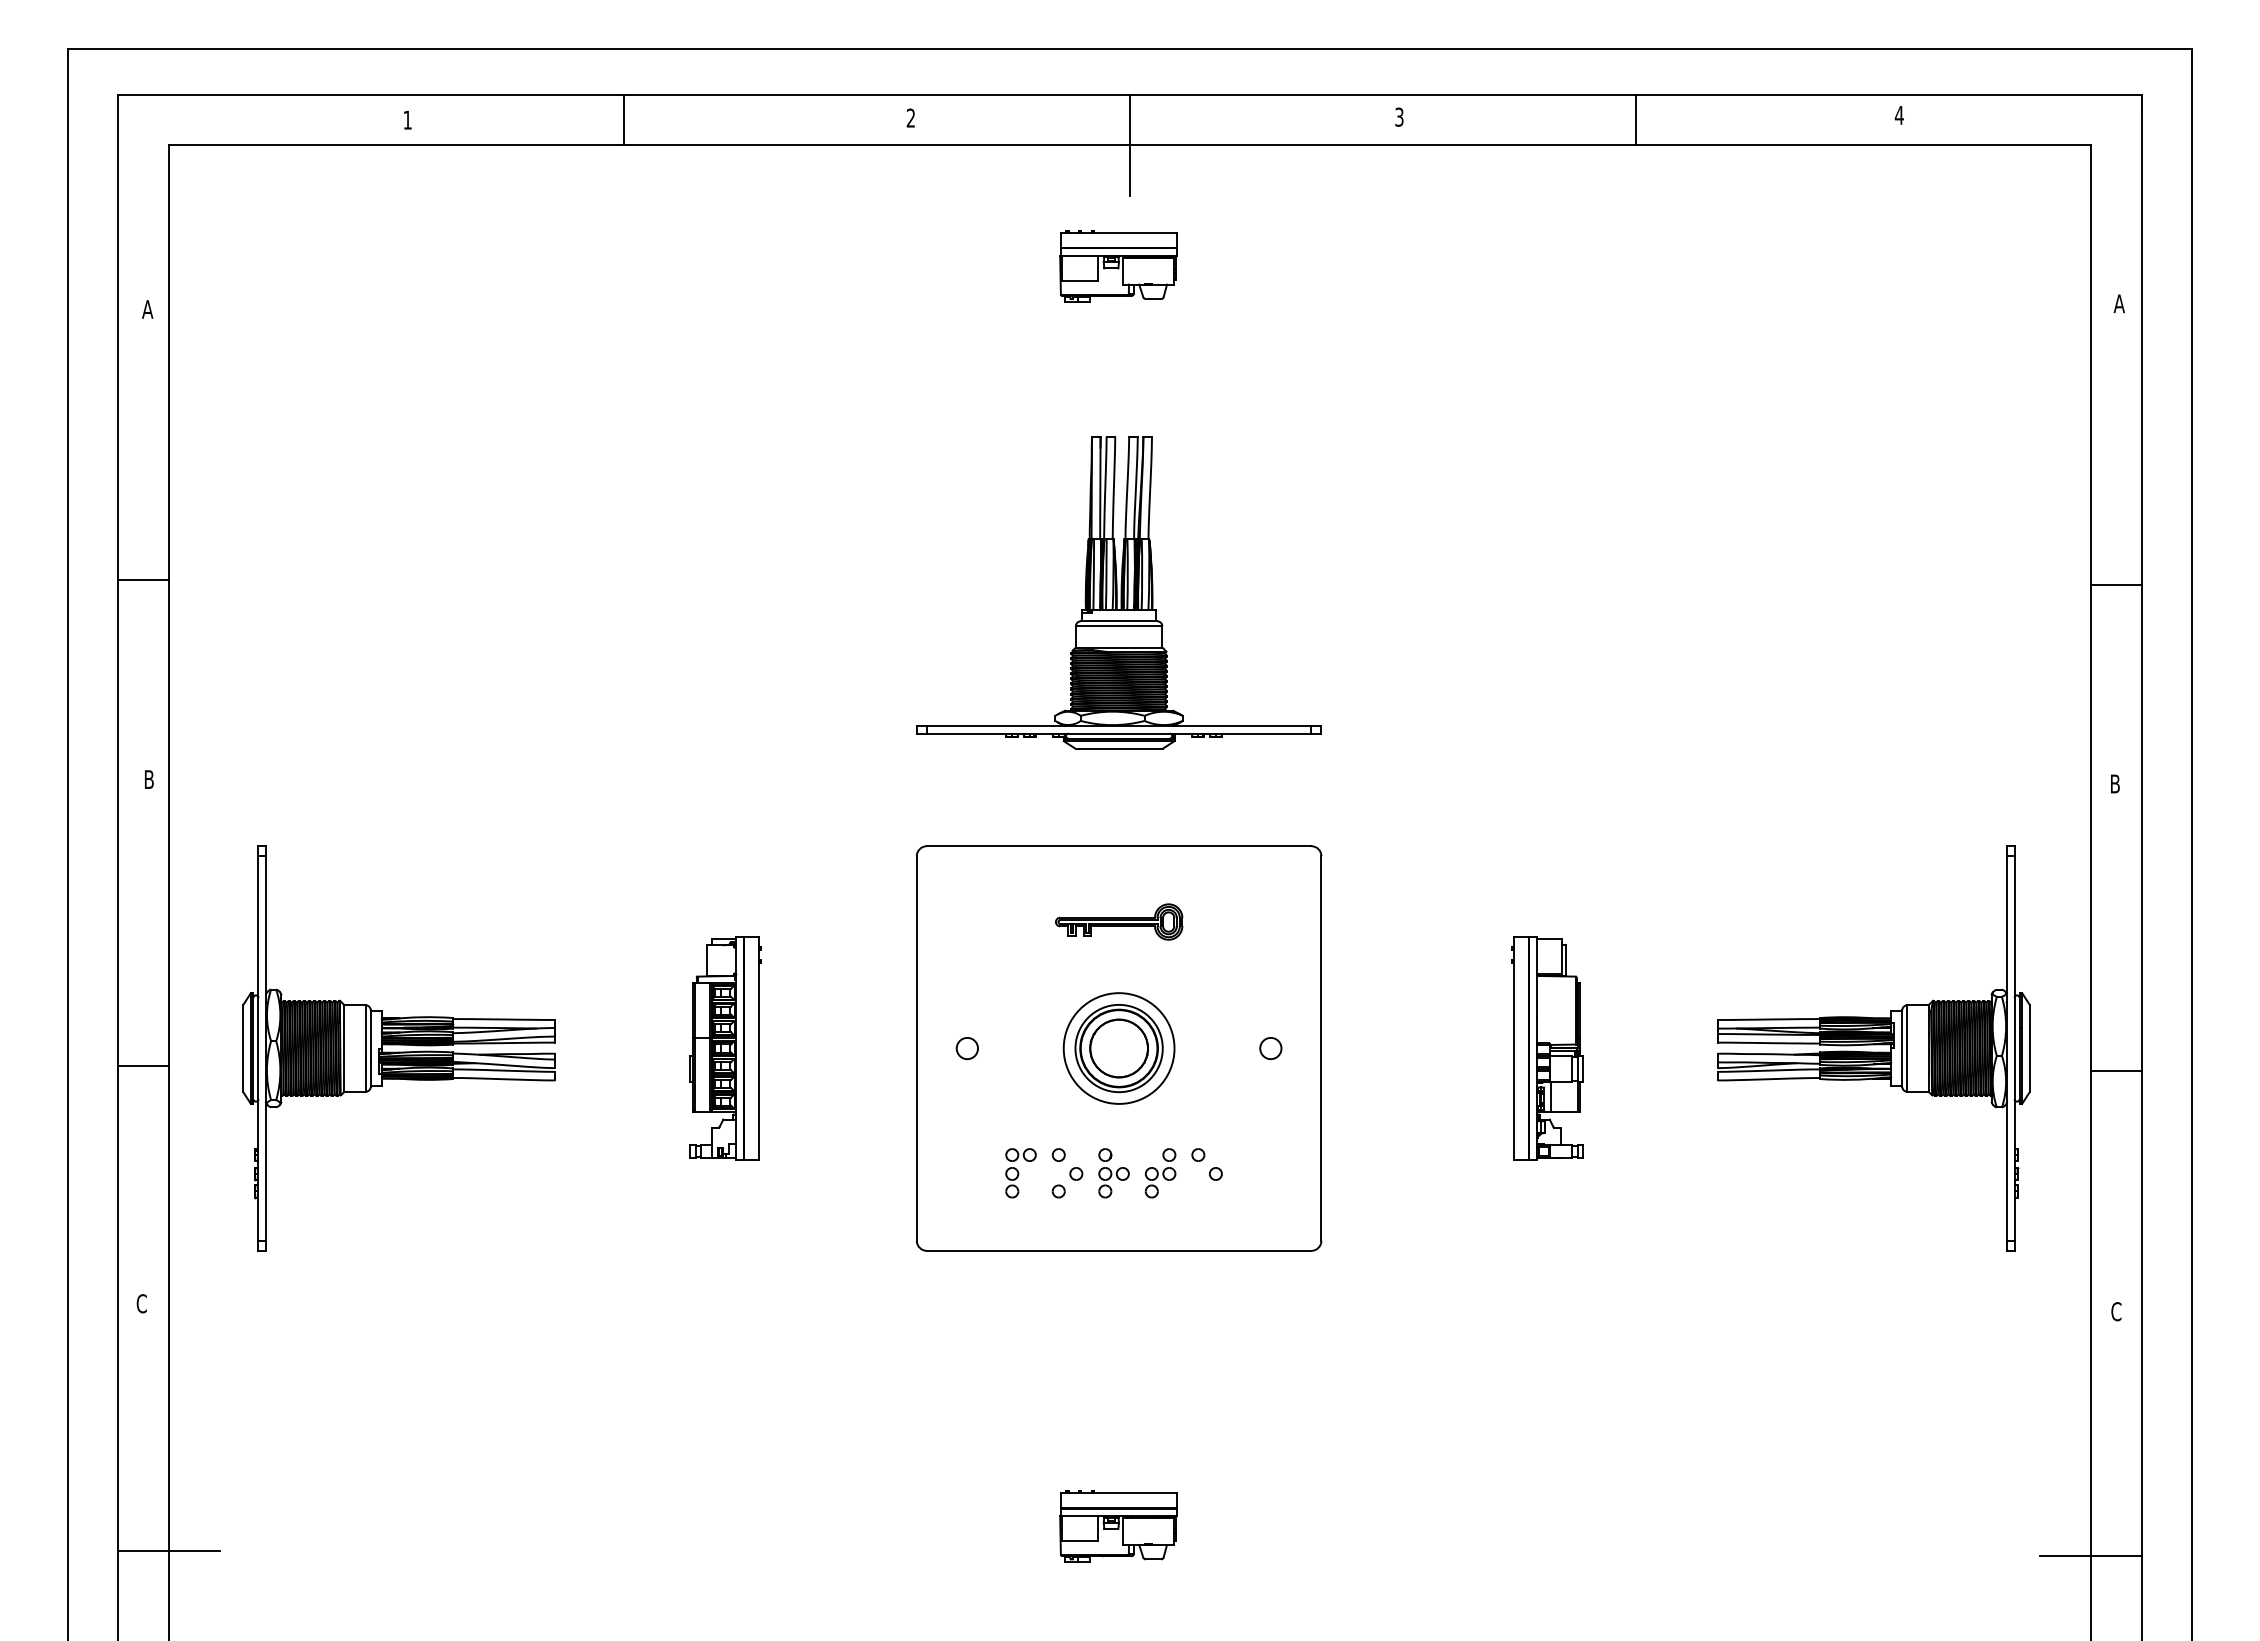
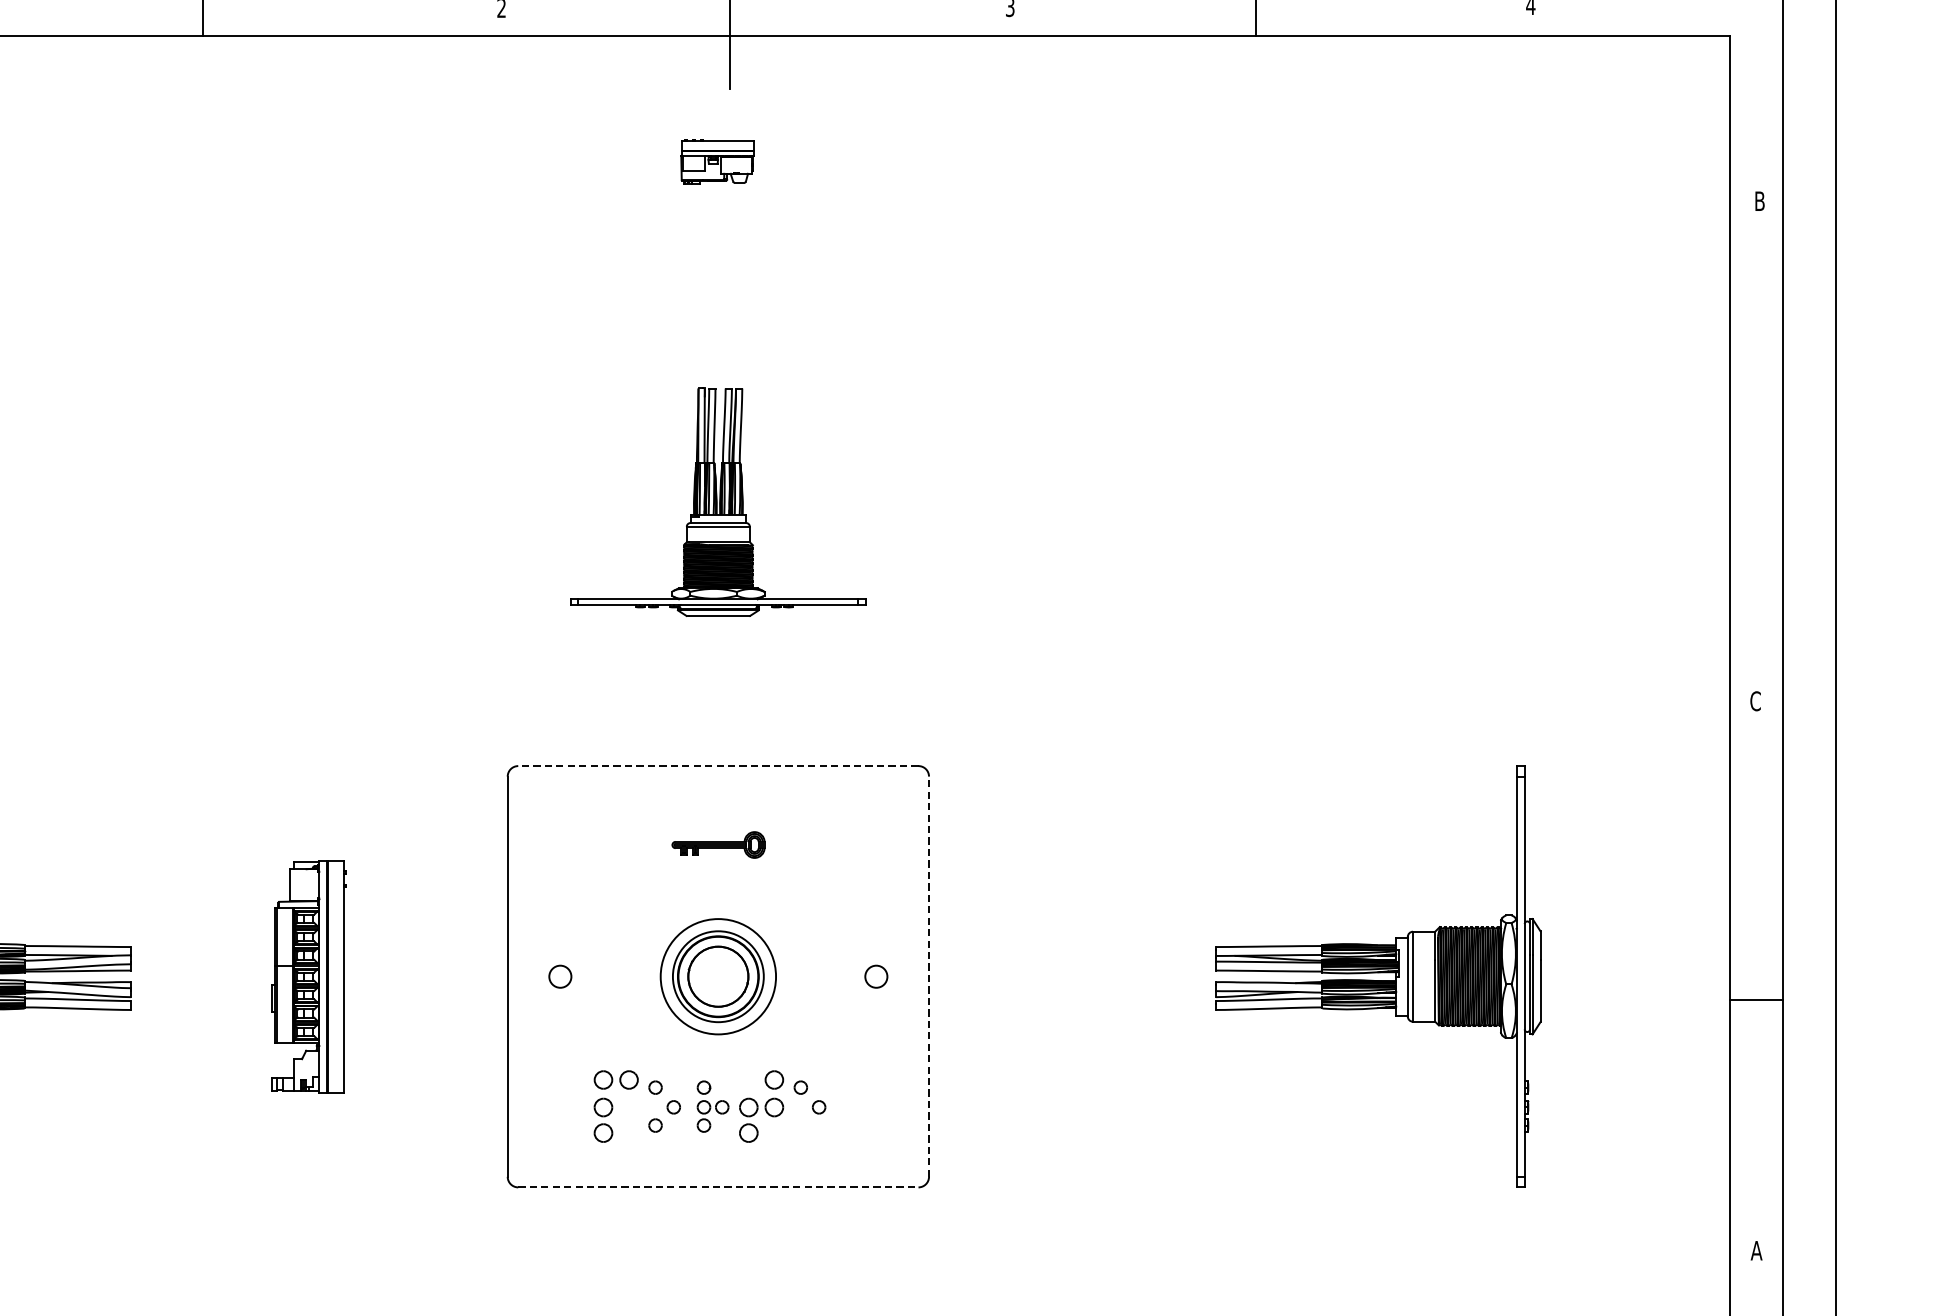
part: (1118, 266) -> (717, 162), size x0.6
text: (2118, 303) -> (1758, 201), A -> B
line: (2116, 584) -> (1756, 493), removed
part: (1118, 592) -> (717, 501), size x0.7
text: (2115, 783) -> (1755, 700), B -> C
line: (1118, 846) -> (717, 766), solid -> dashed
part: (1119, 921) -> (718, 844), size x0.7
line: (1321, 1048) -> (929, 976), solid -> dashed
part: (1547, 1048) -> (1164, 976), removed
part: (1873, 1048) -> (1377, 976), moved
part: (1020, 1173) -> (615, 1106), size x1.4
part: (1160, 1173) -> (761, 1106), size x1.4
line: (1119, 1250) -> (718, 1187), solid -> dashed
text: (2115, 1311) -> (1755, 1250), C -> A

